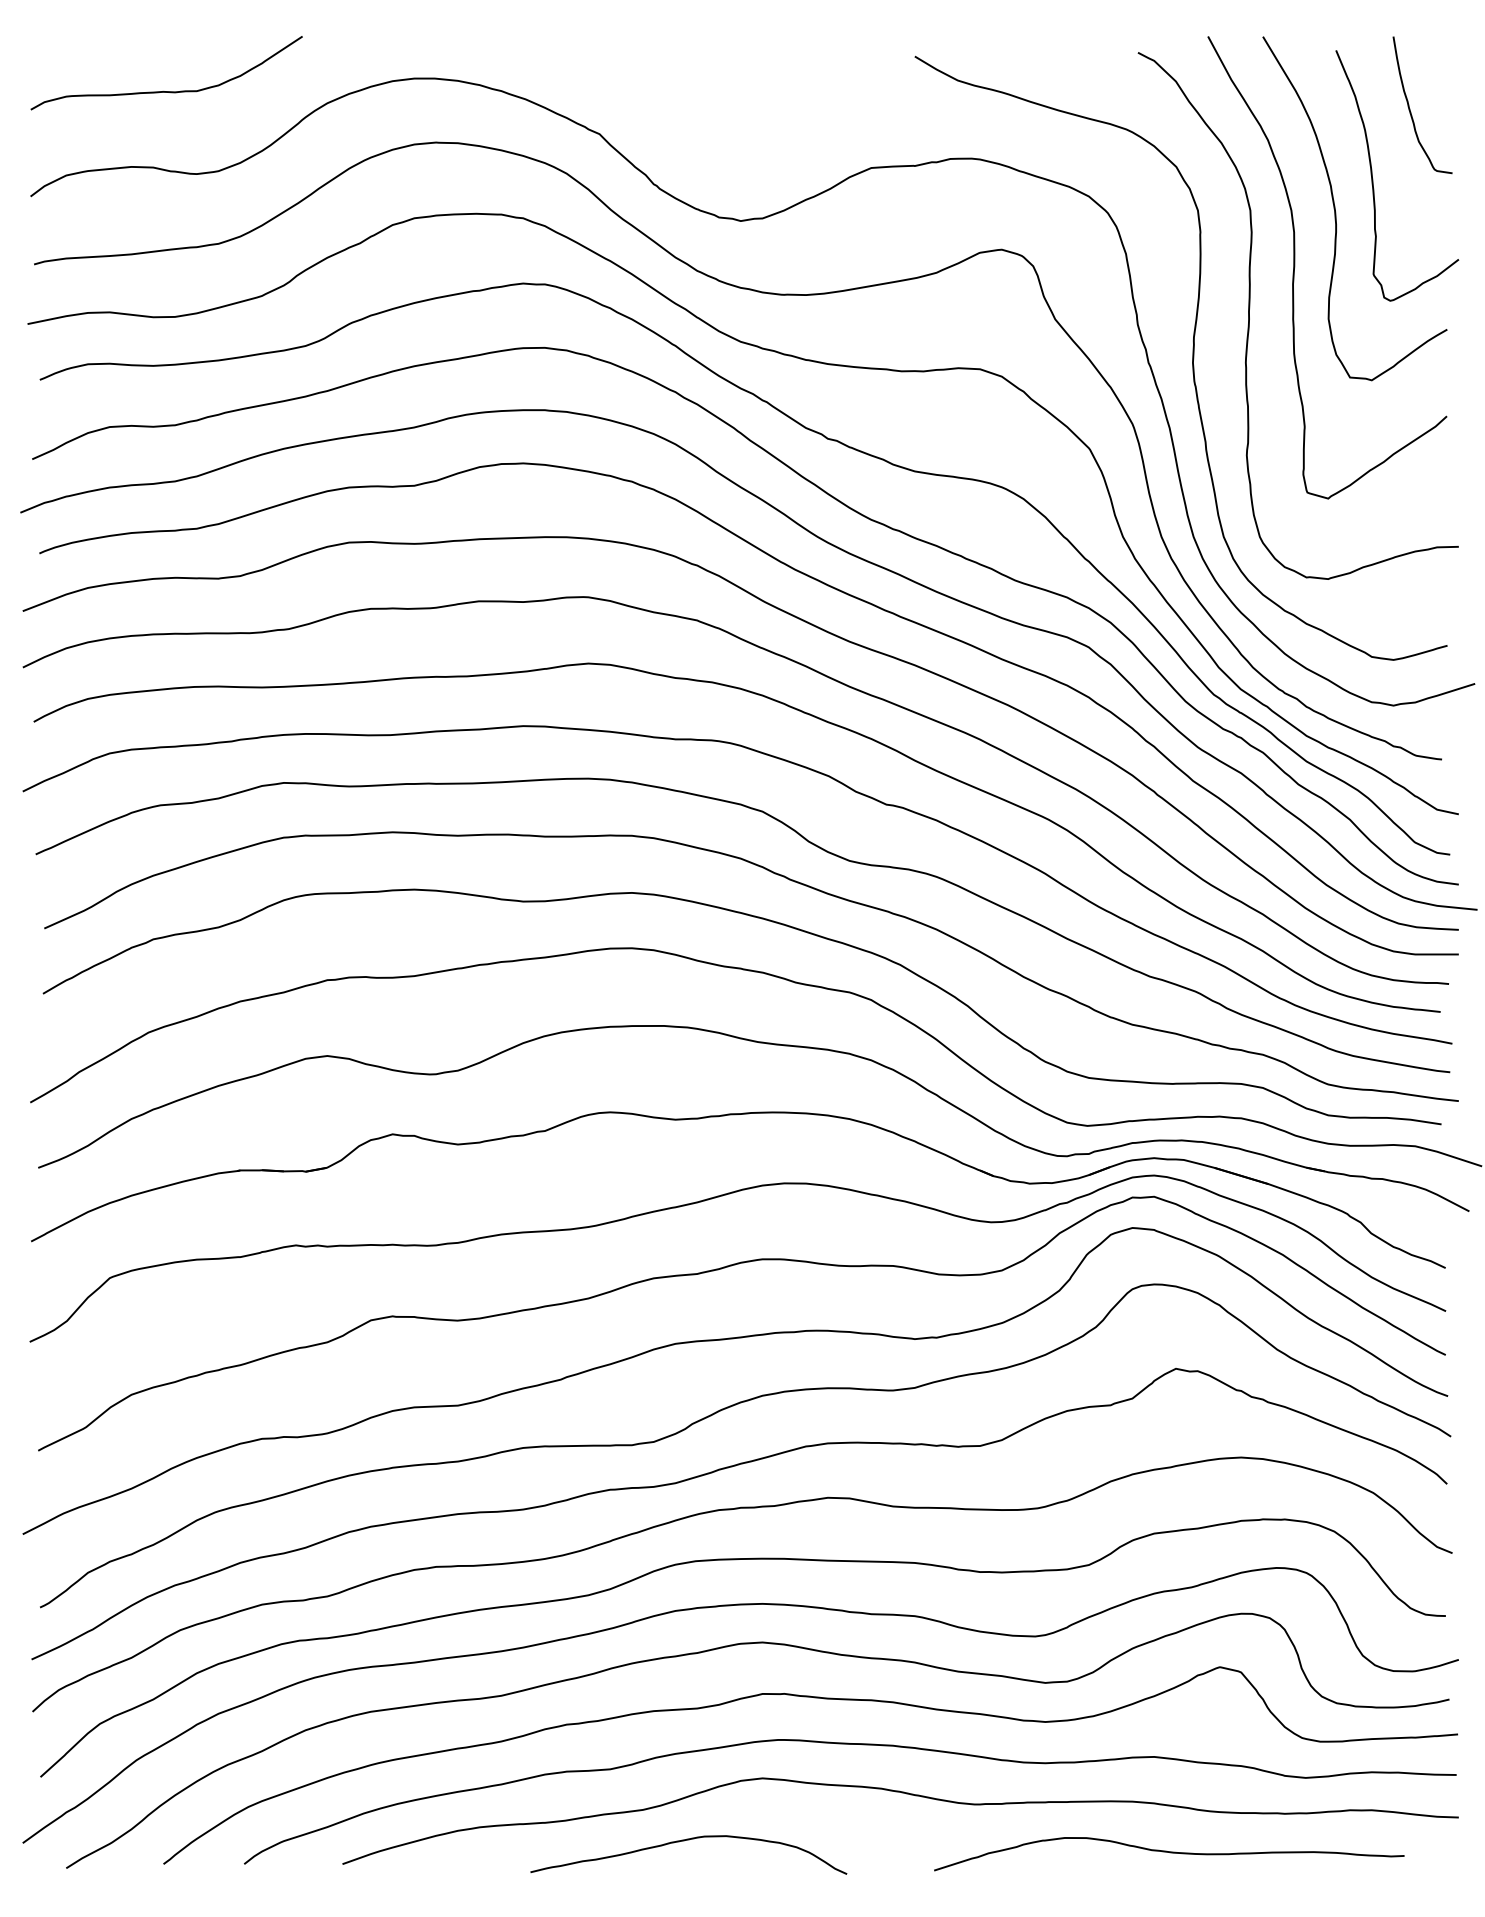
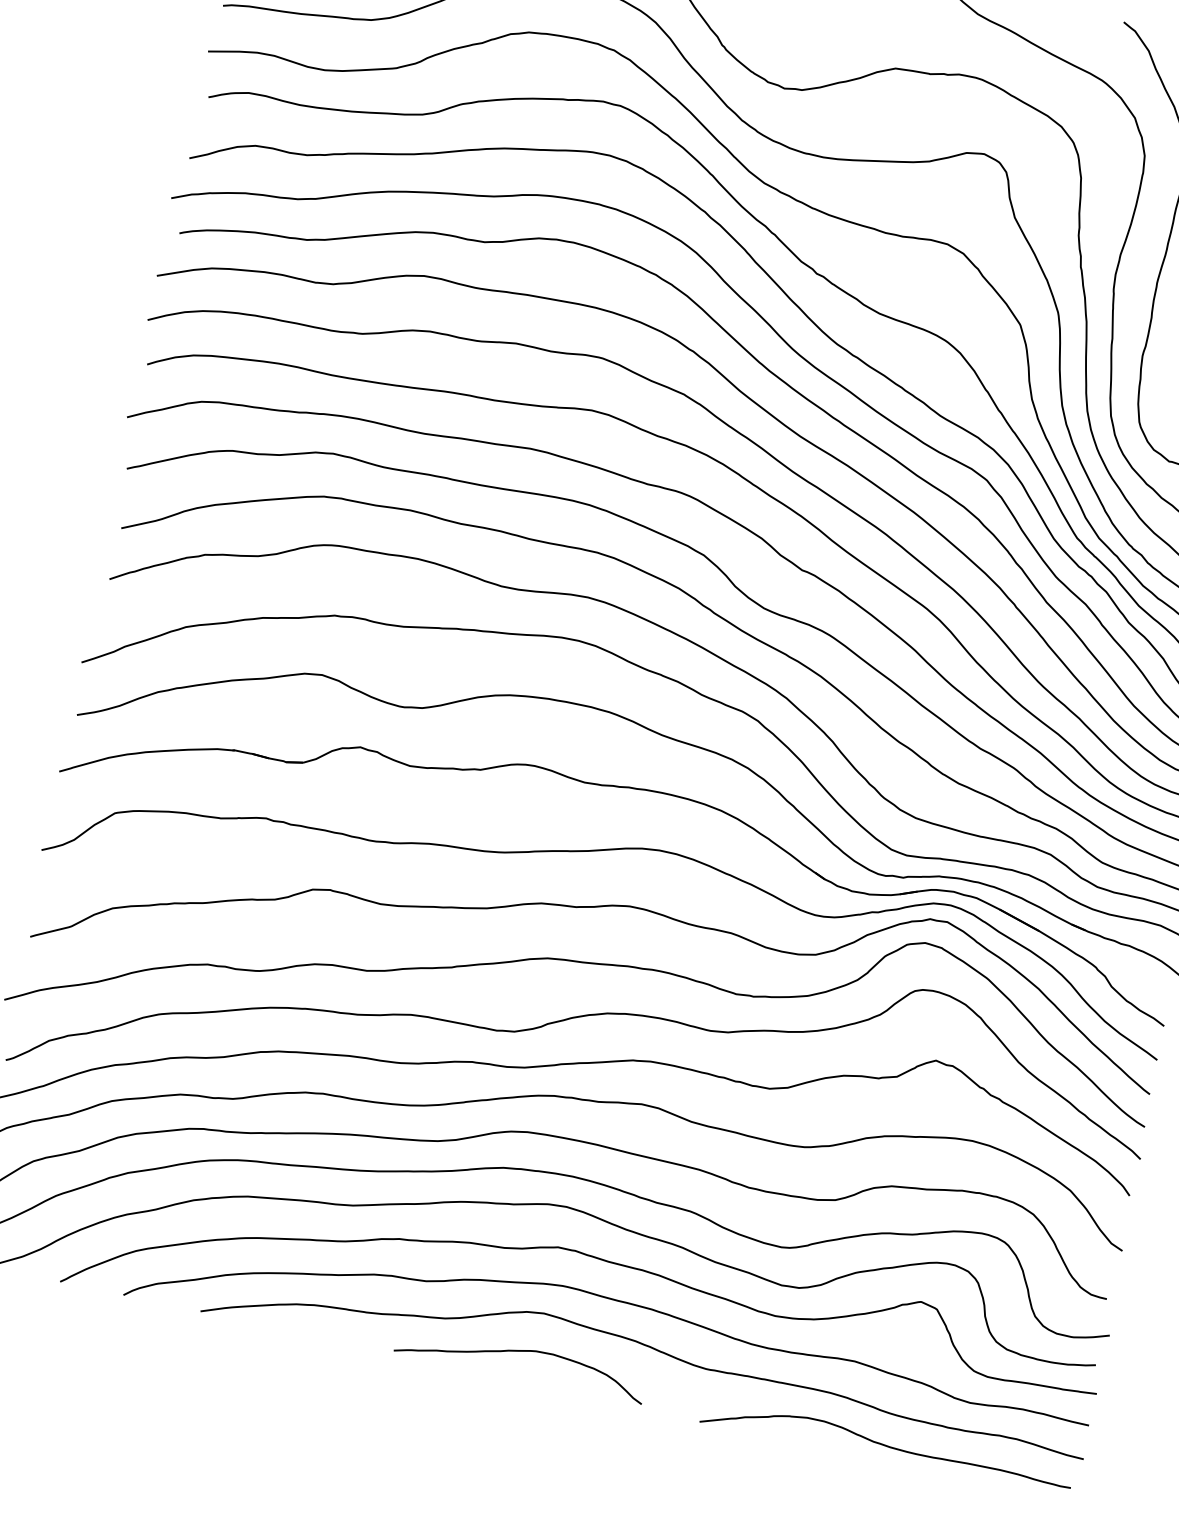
curve: (684, 1841) -> (519, 1351), moved
curve: (1170, 1853) -> (887, 1447), moved

